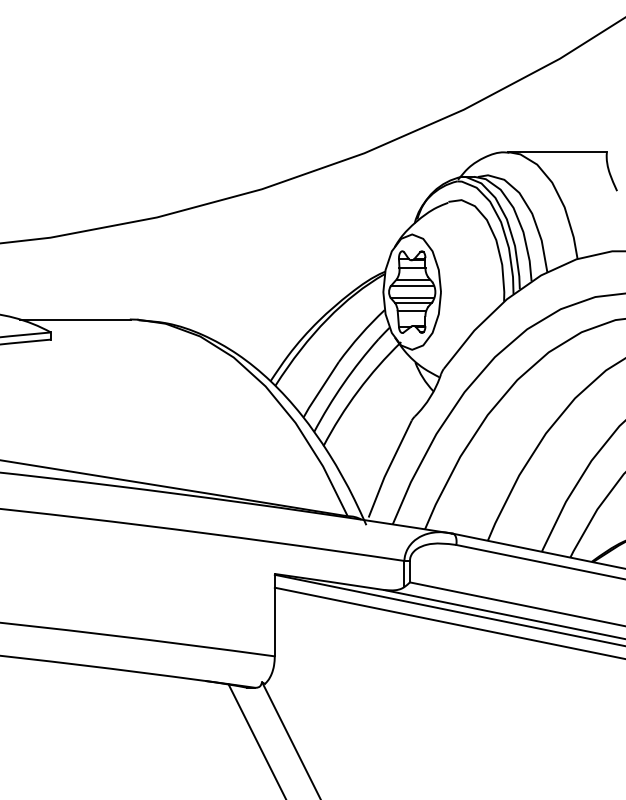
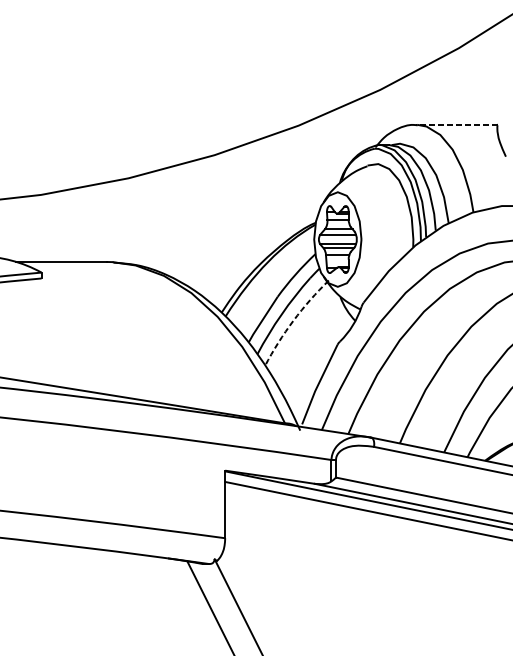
line: (557, 152) -> (457, 125), solid -> dashed
arc: (358, 391) -> (293, 321), solid -> dashed

